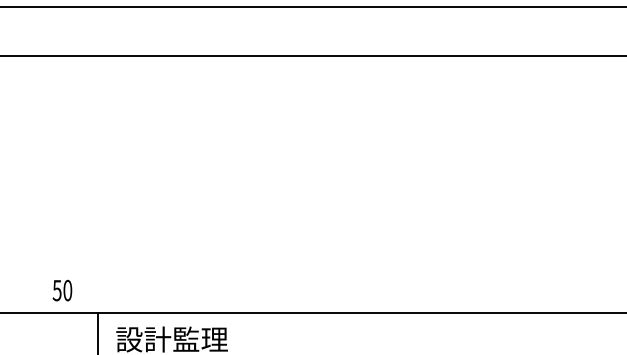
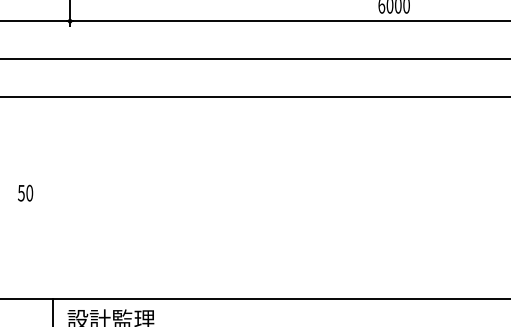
text: (62, 289) -> (25, 192), moved

